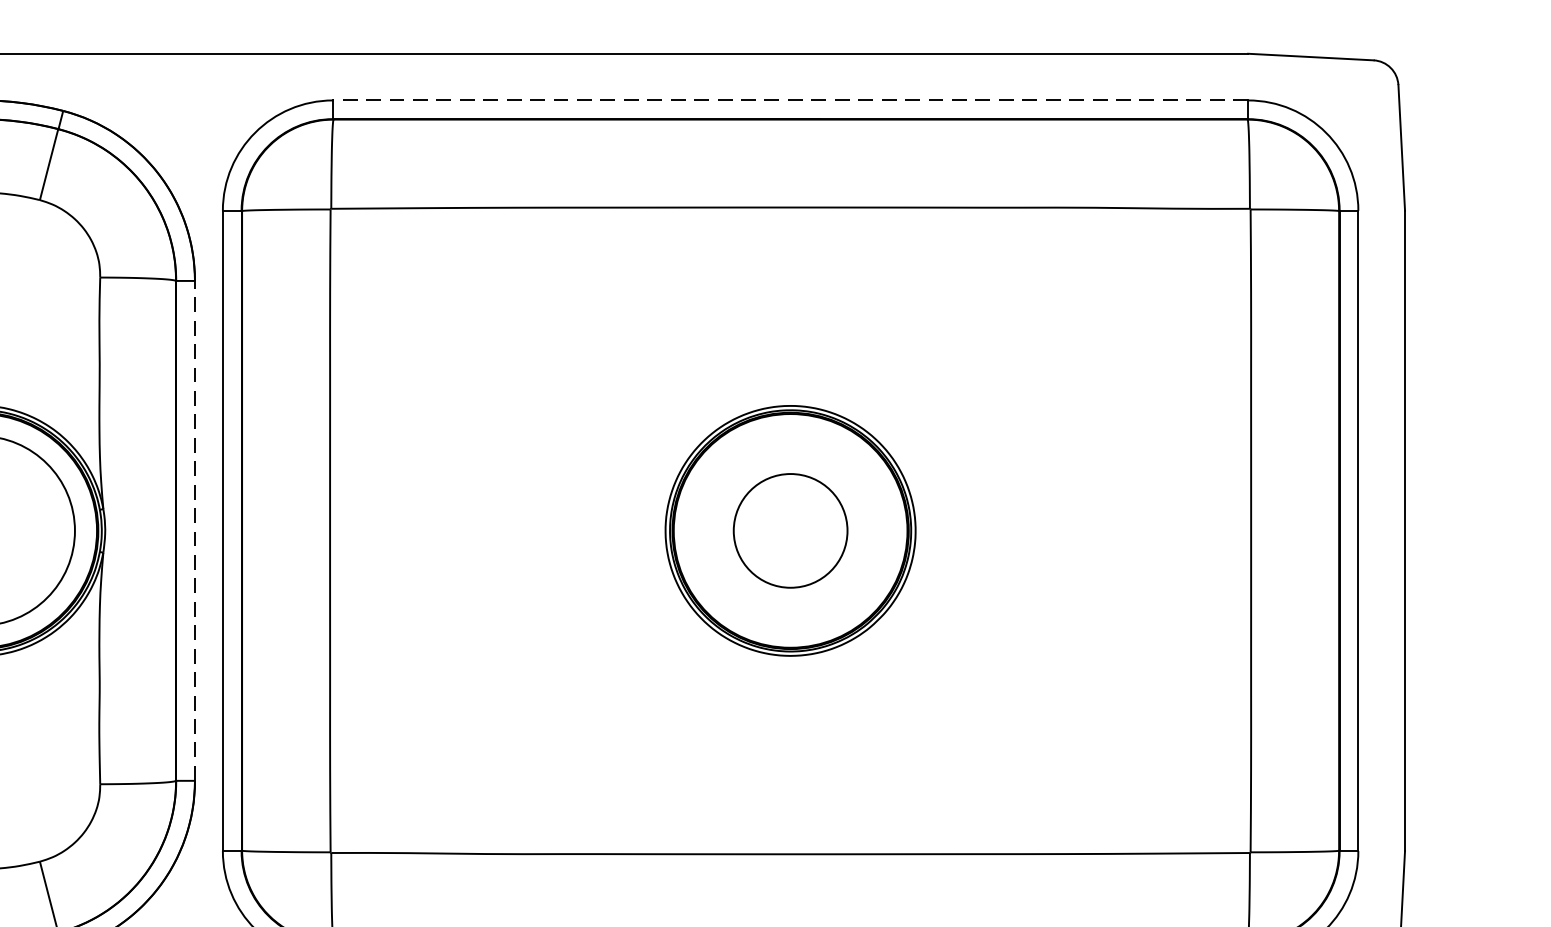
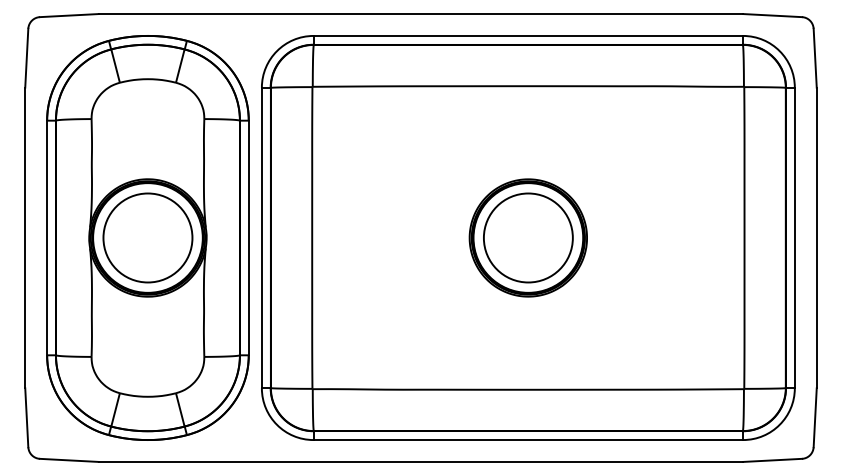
line: (790, 99) -> (528, 35), dashed -> solid
line: (194, 529) -> (248, 237), dashed -> solid
circle: (788, 529) -> (527, 237), size x1.67

